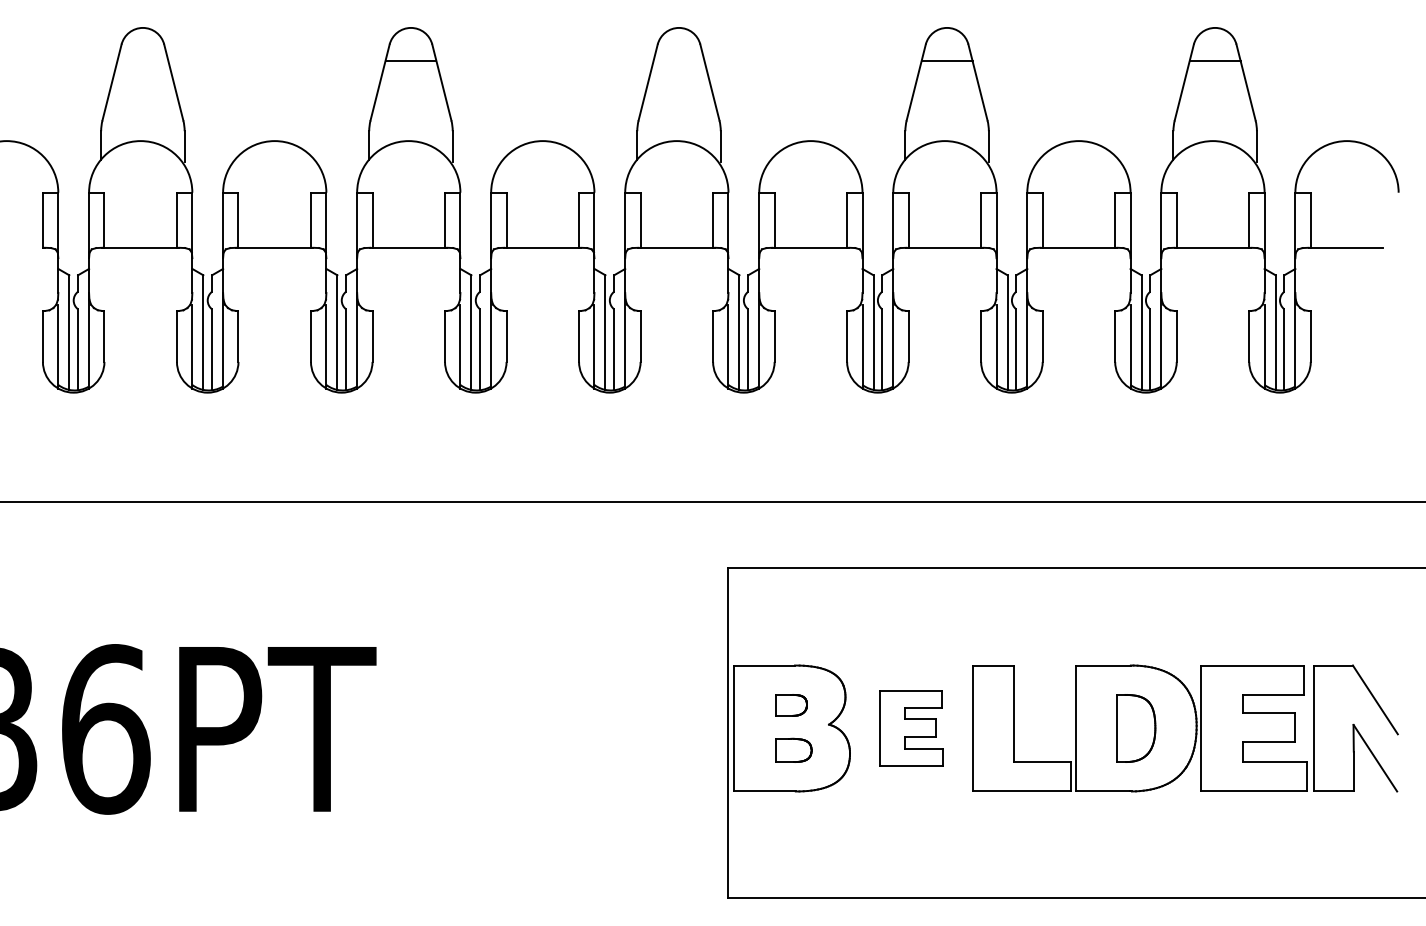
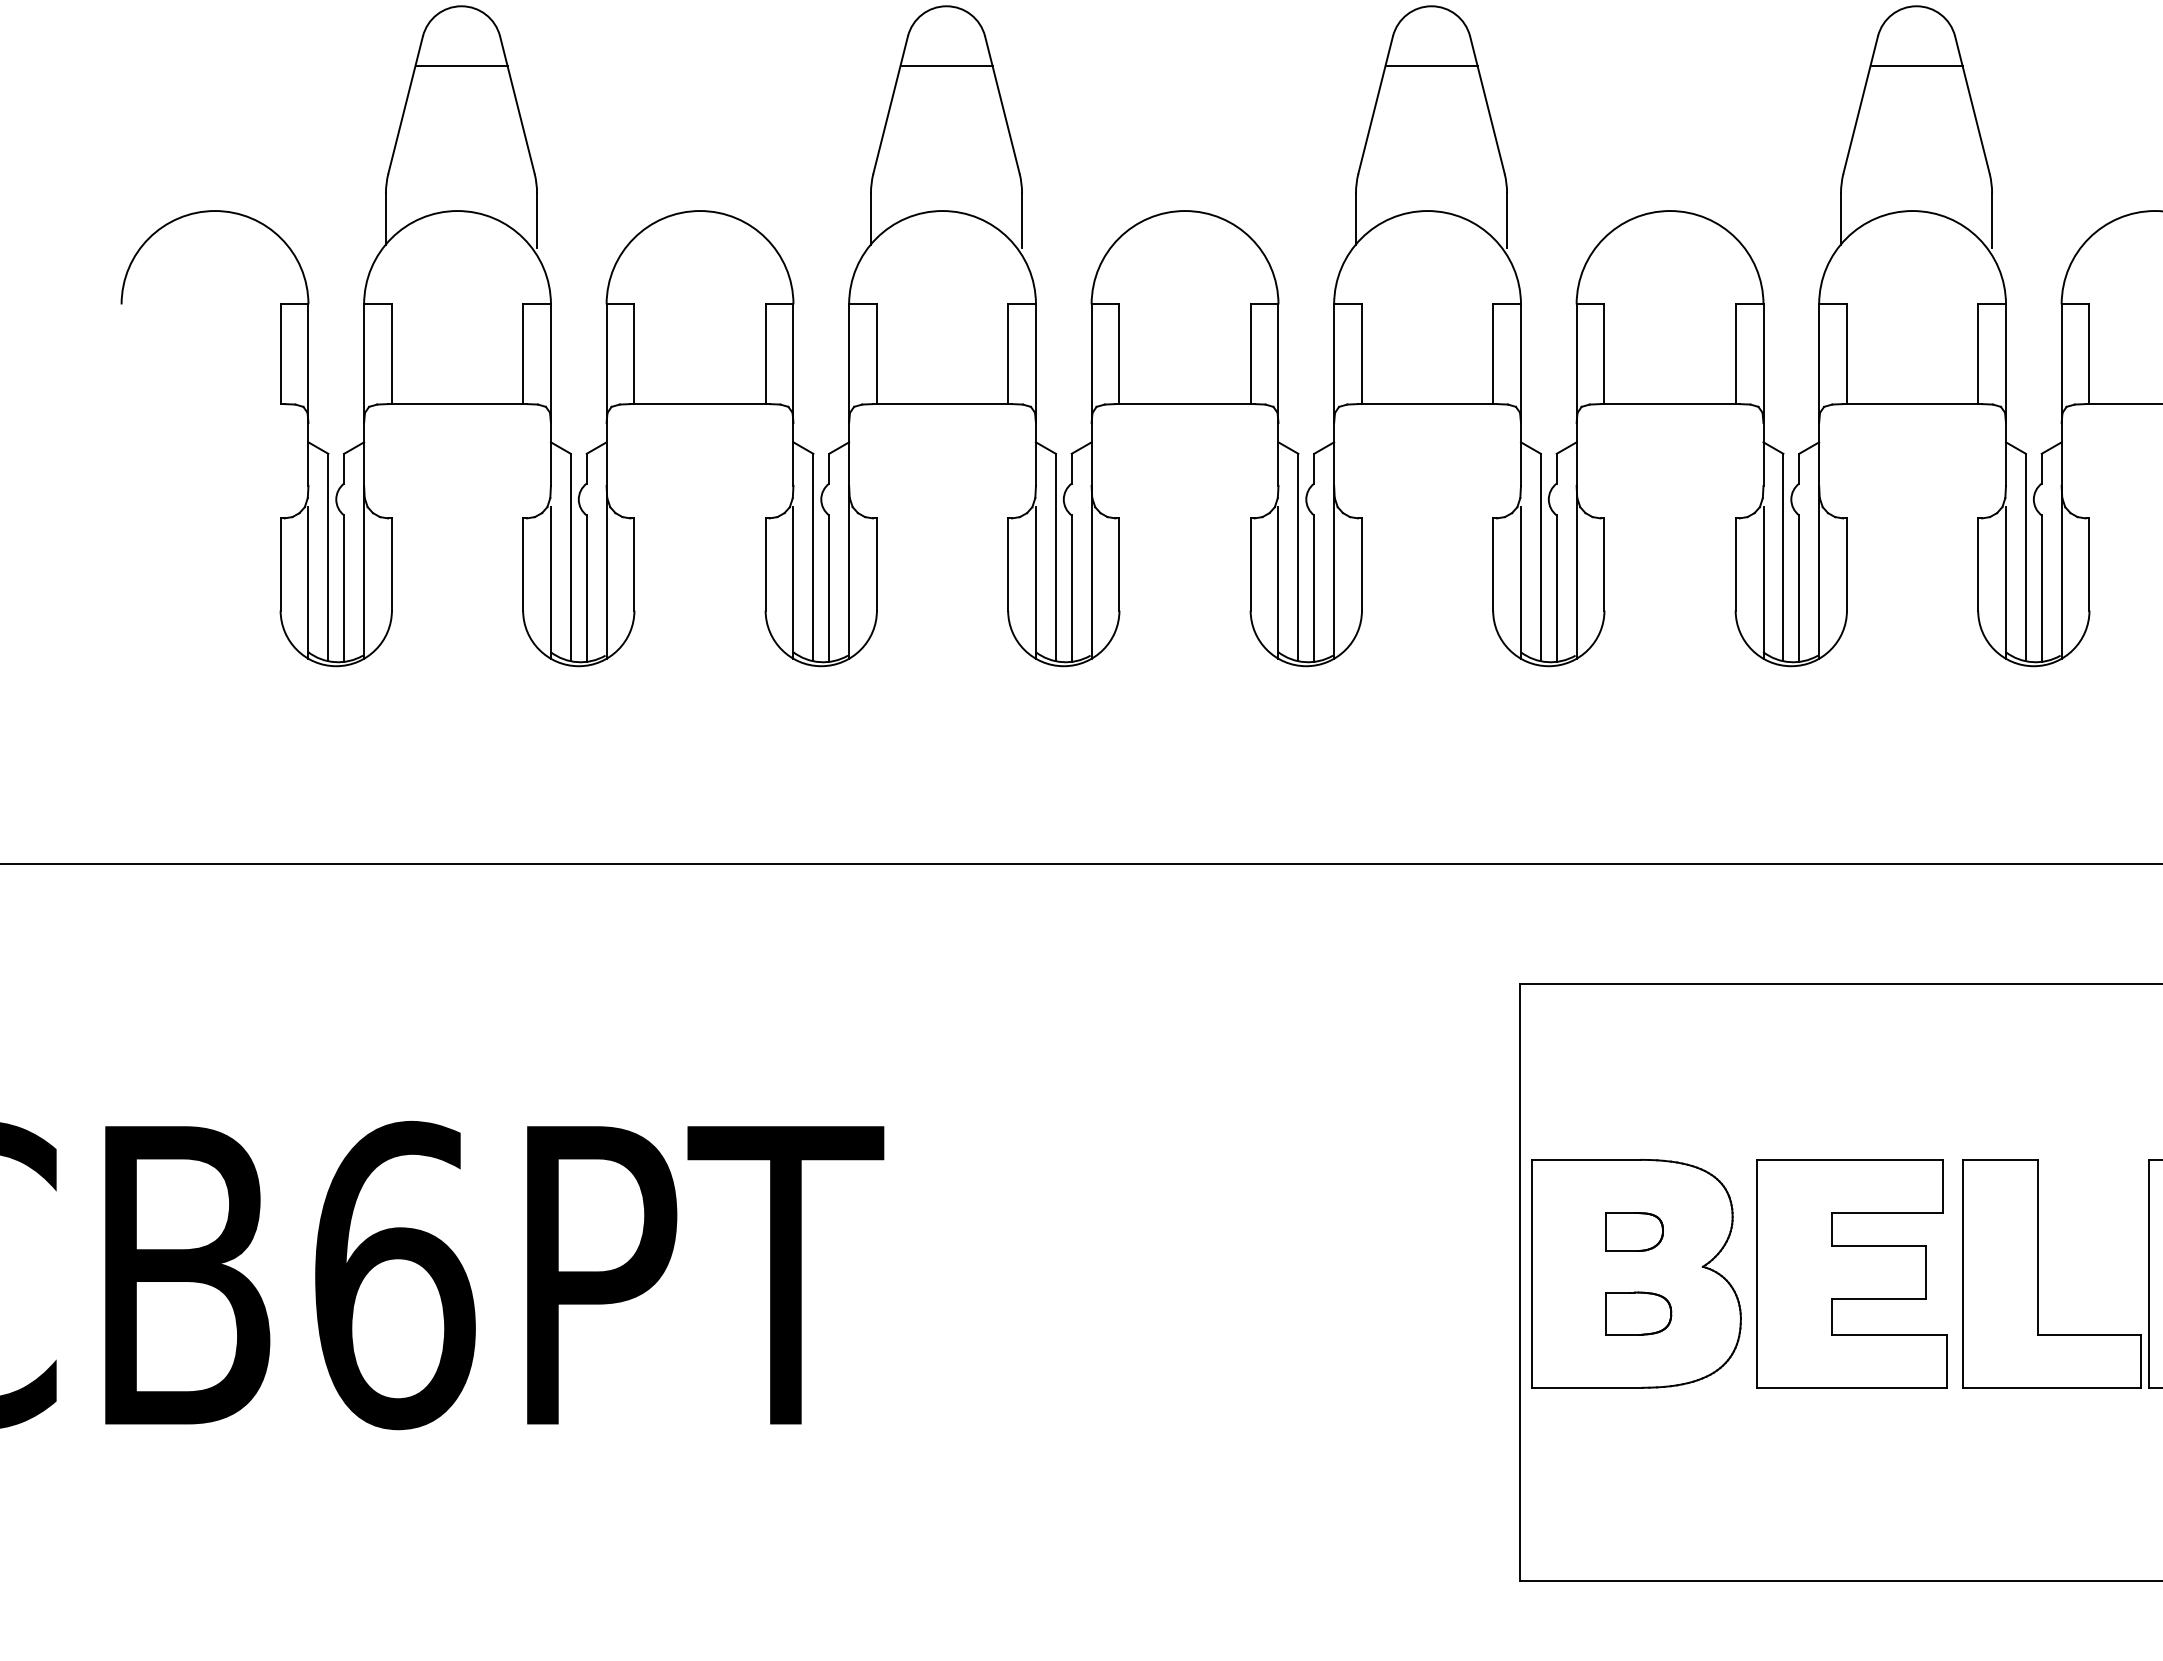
line: (142, 60) -> (460, 65), added
line: (678, 60) -> (1430, 65), added
part: (911, 728) -> (1852, 1273), size x1.67

